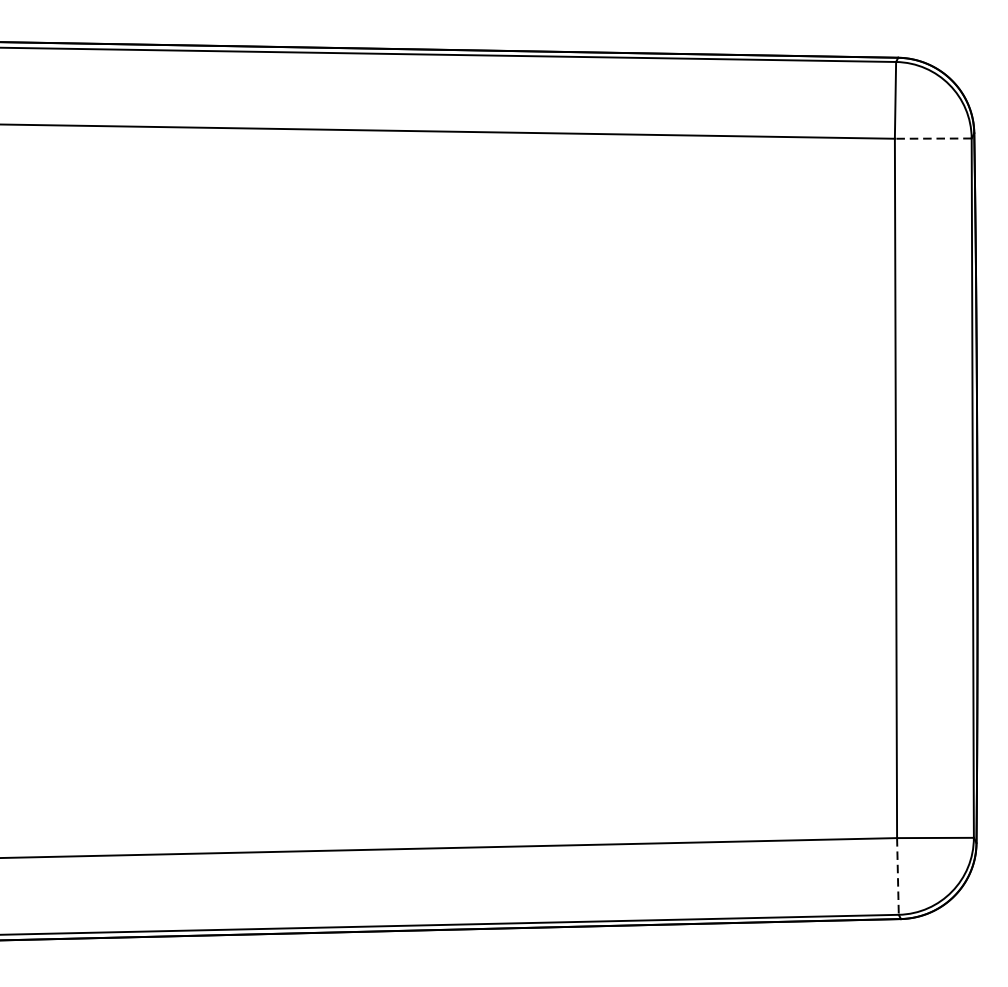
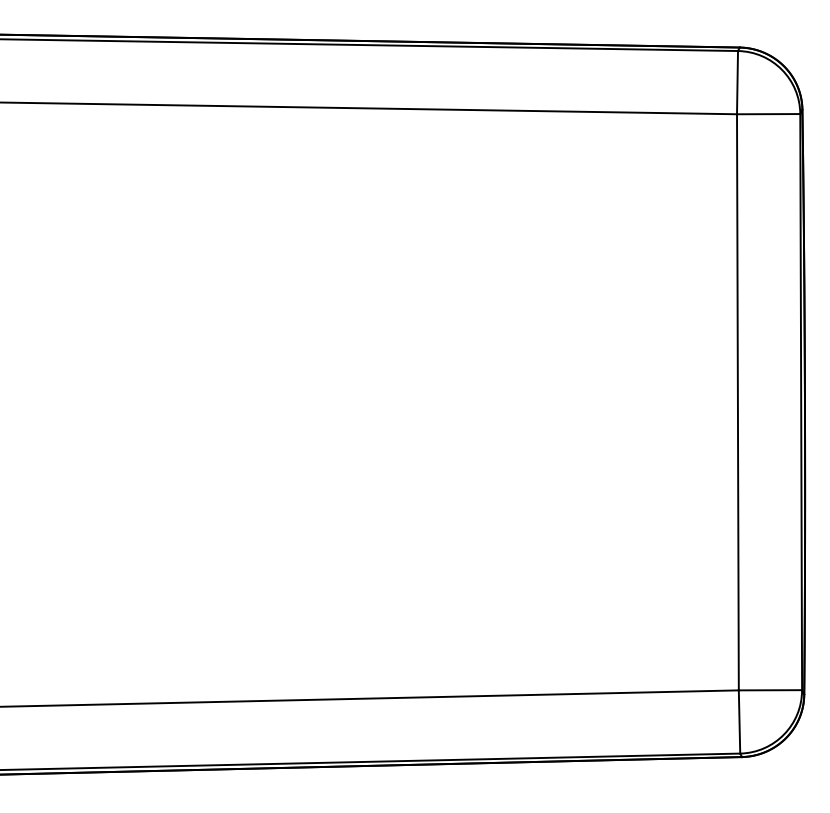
line: (933, 139) -> (768, 114), dashed -> solid
line: (897, 875) -> (739, 721), dashed -> solid

